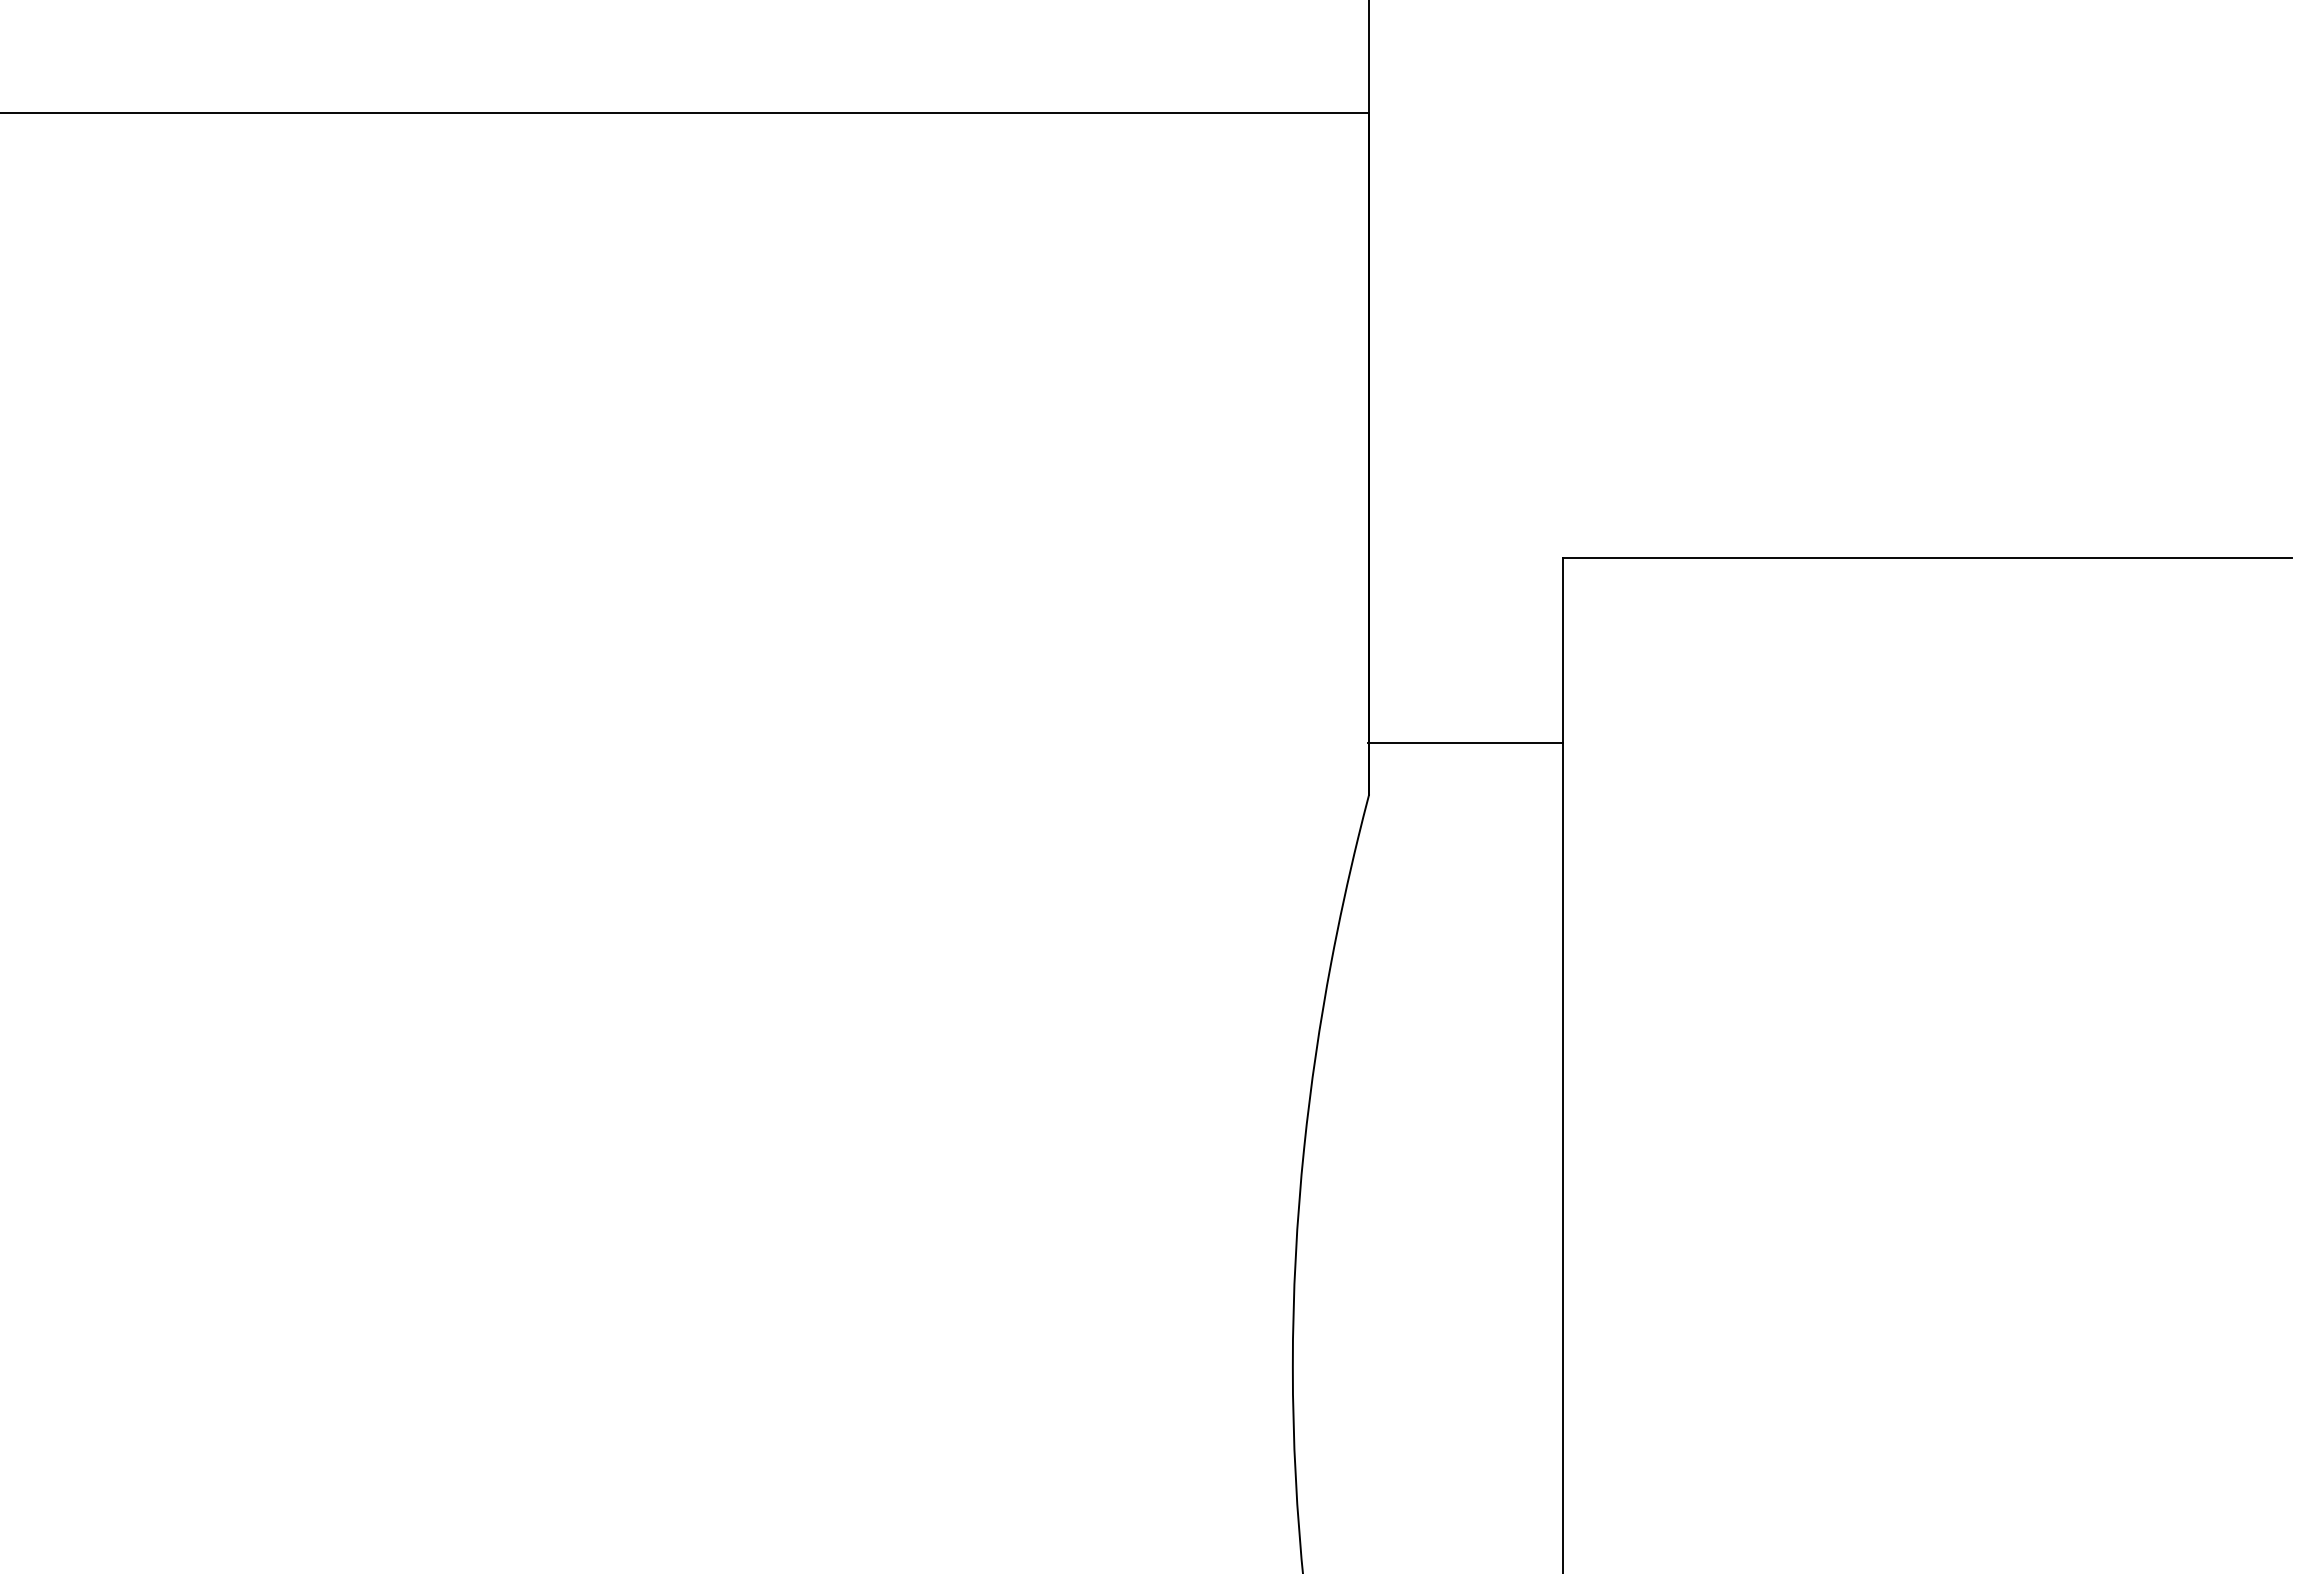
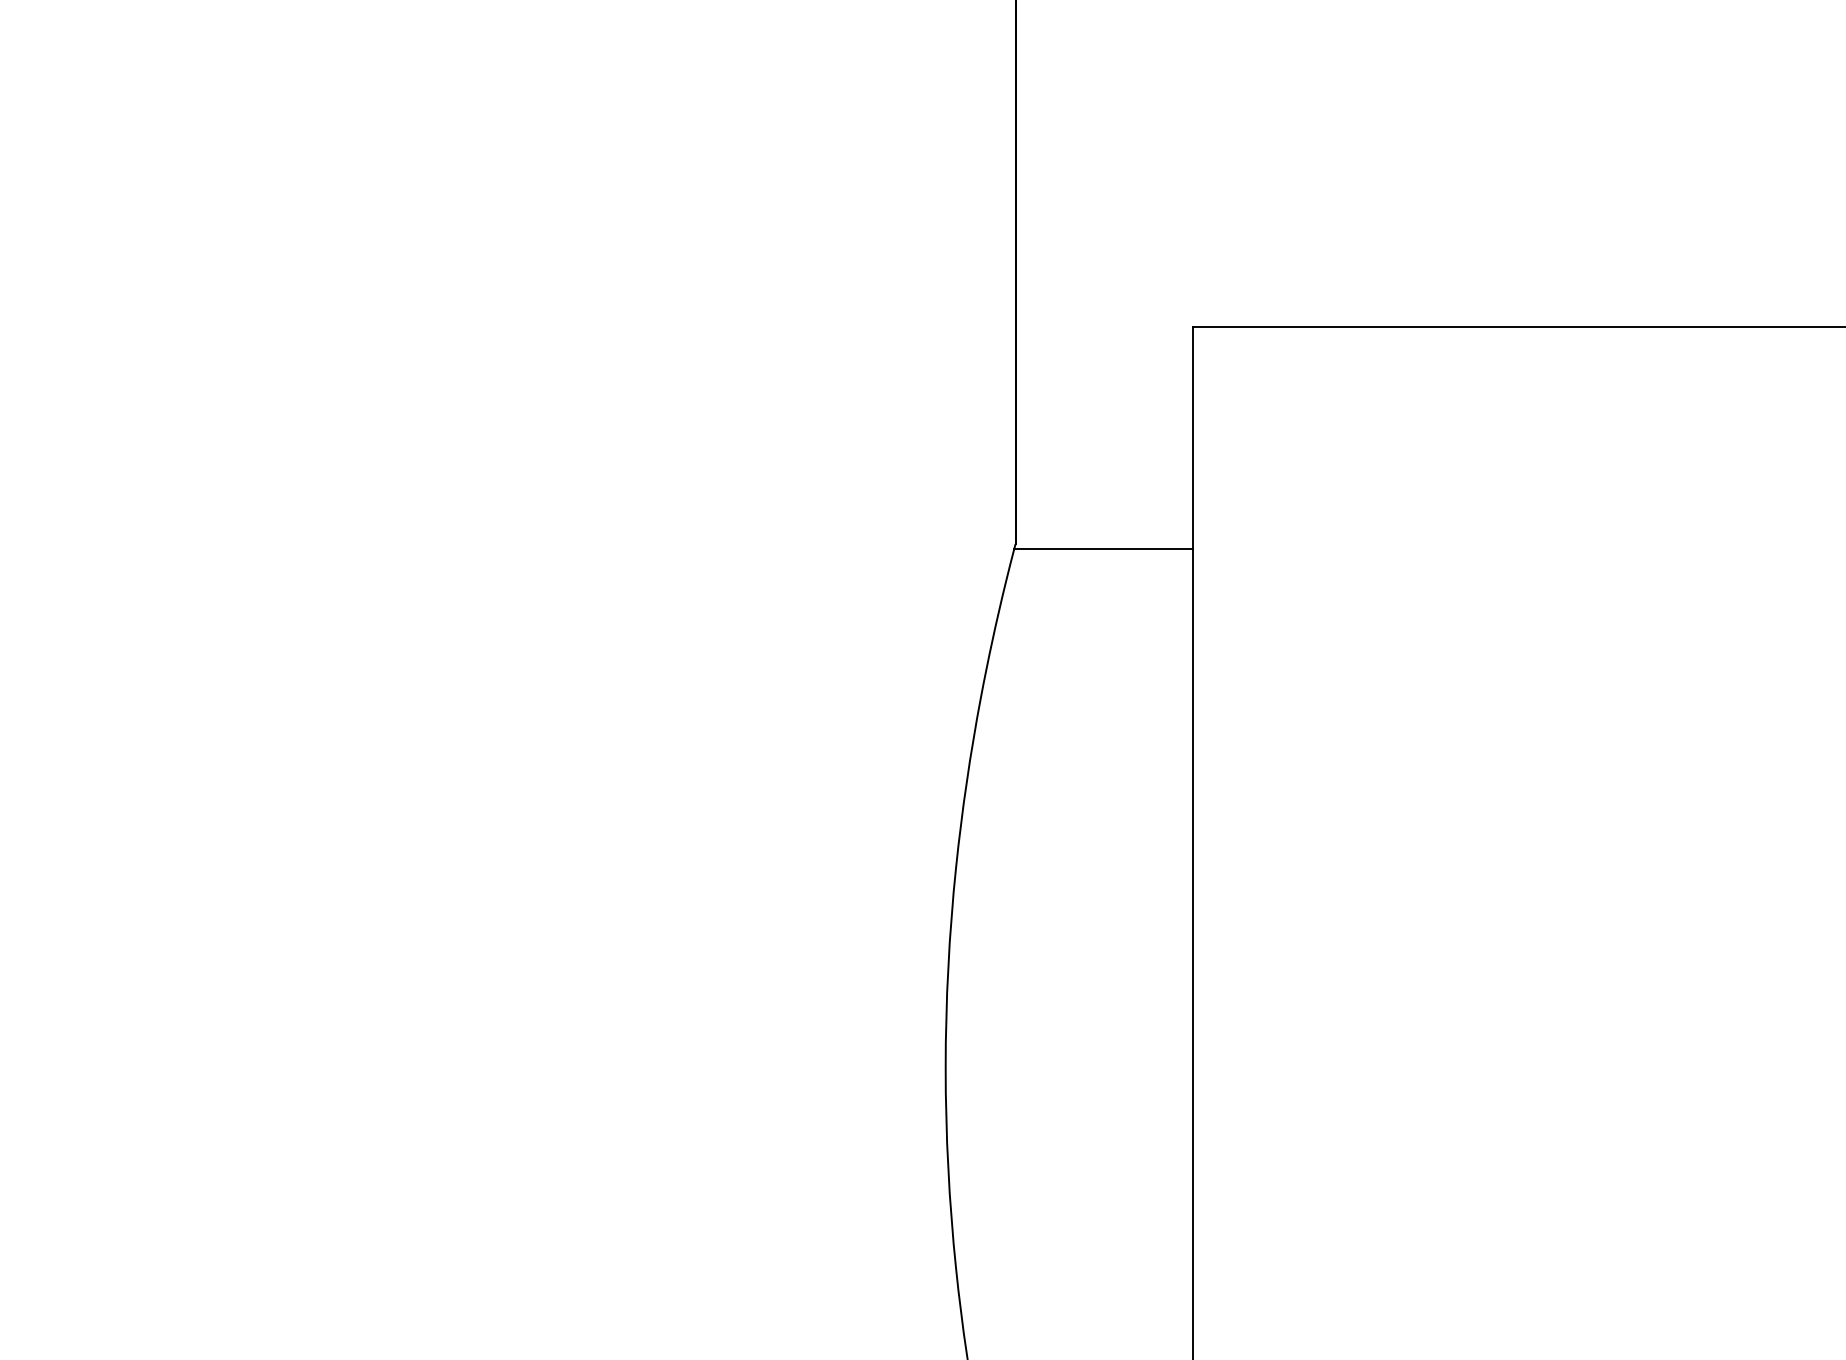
line: (1465, 742) -> (1103, 549), moved

